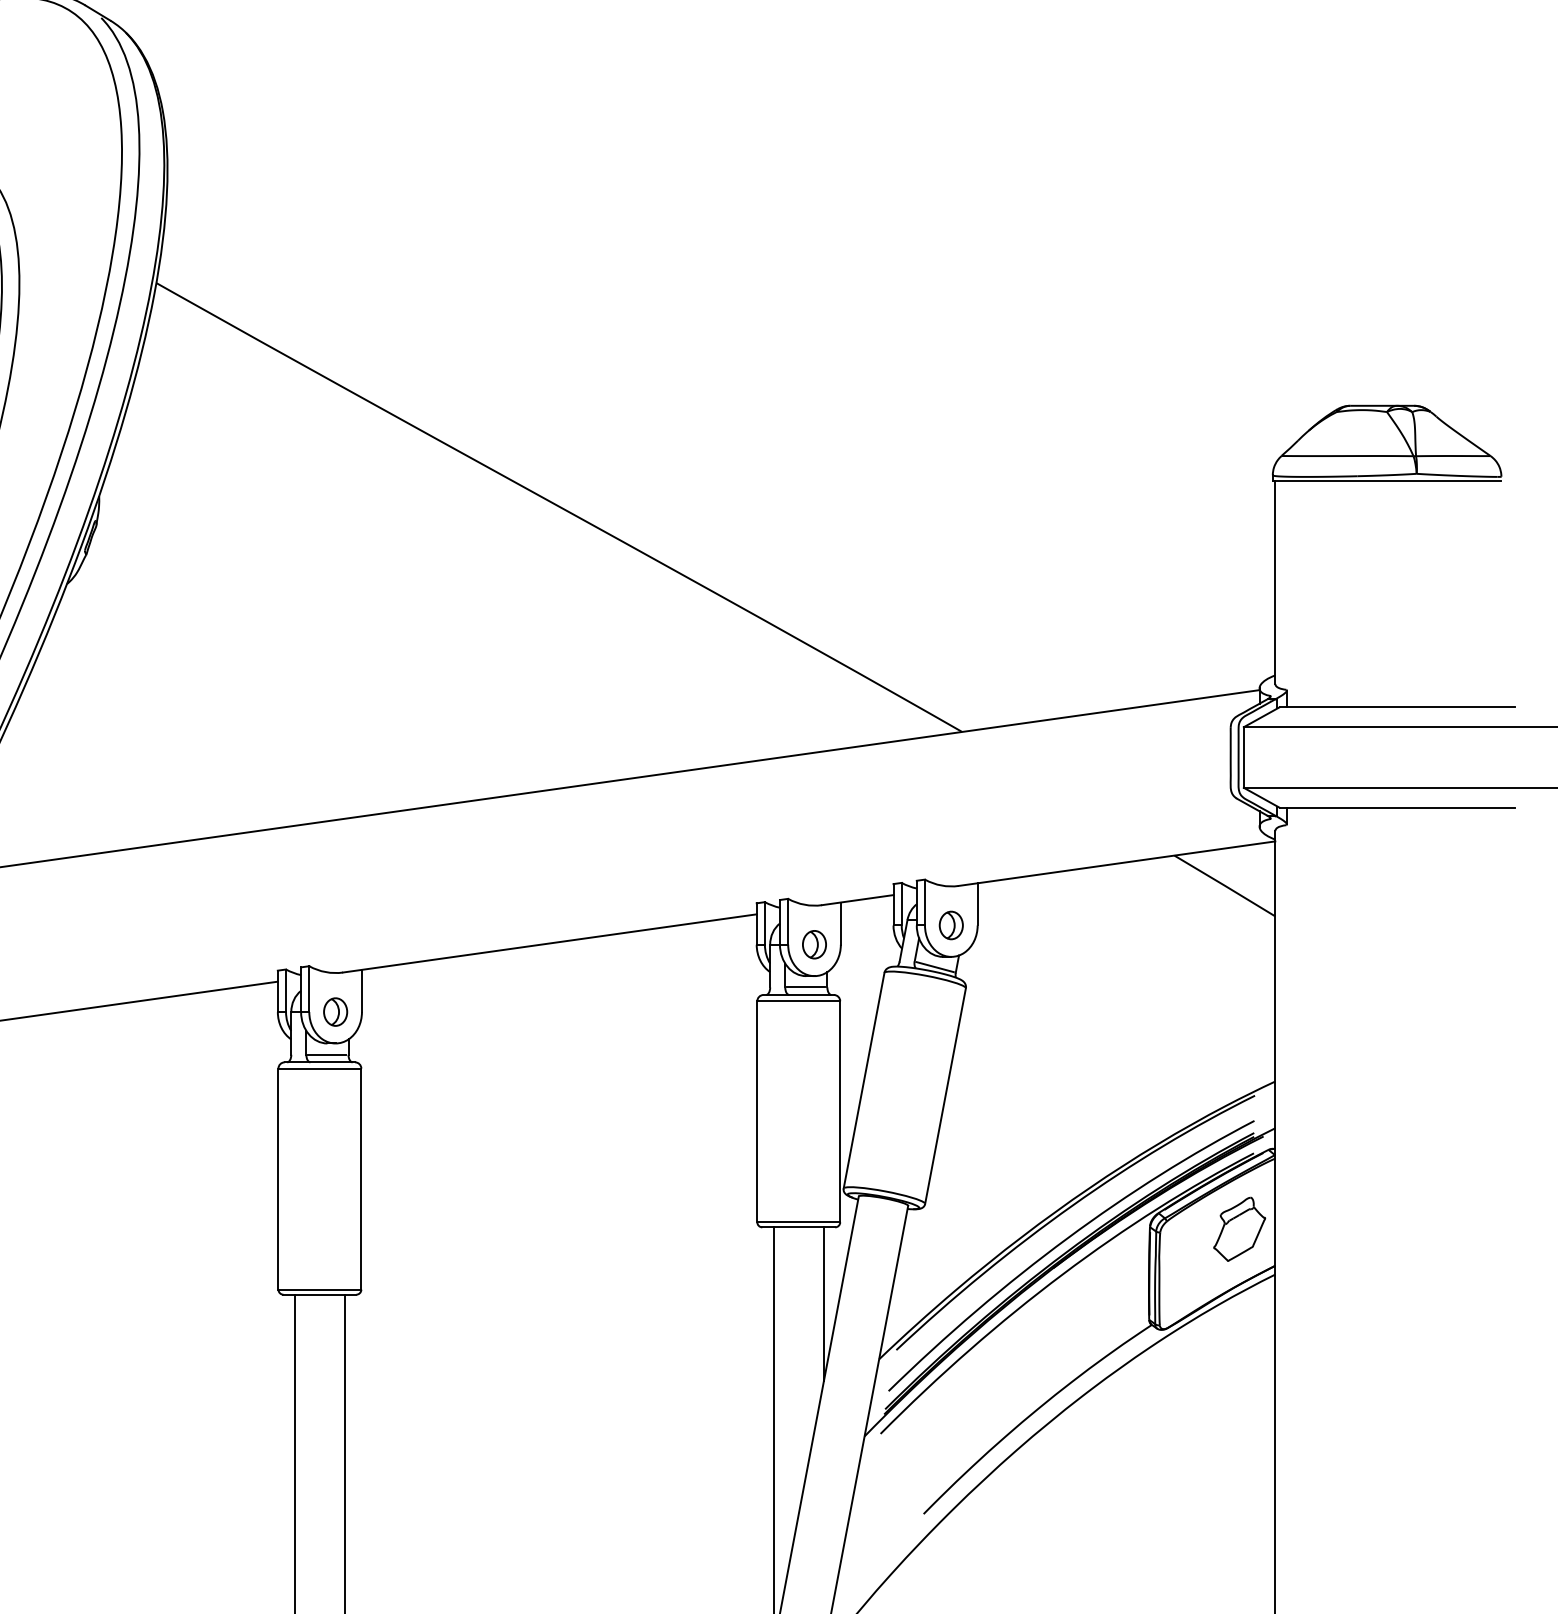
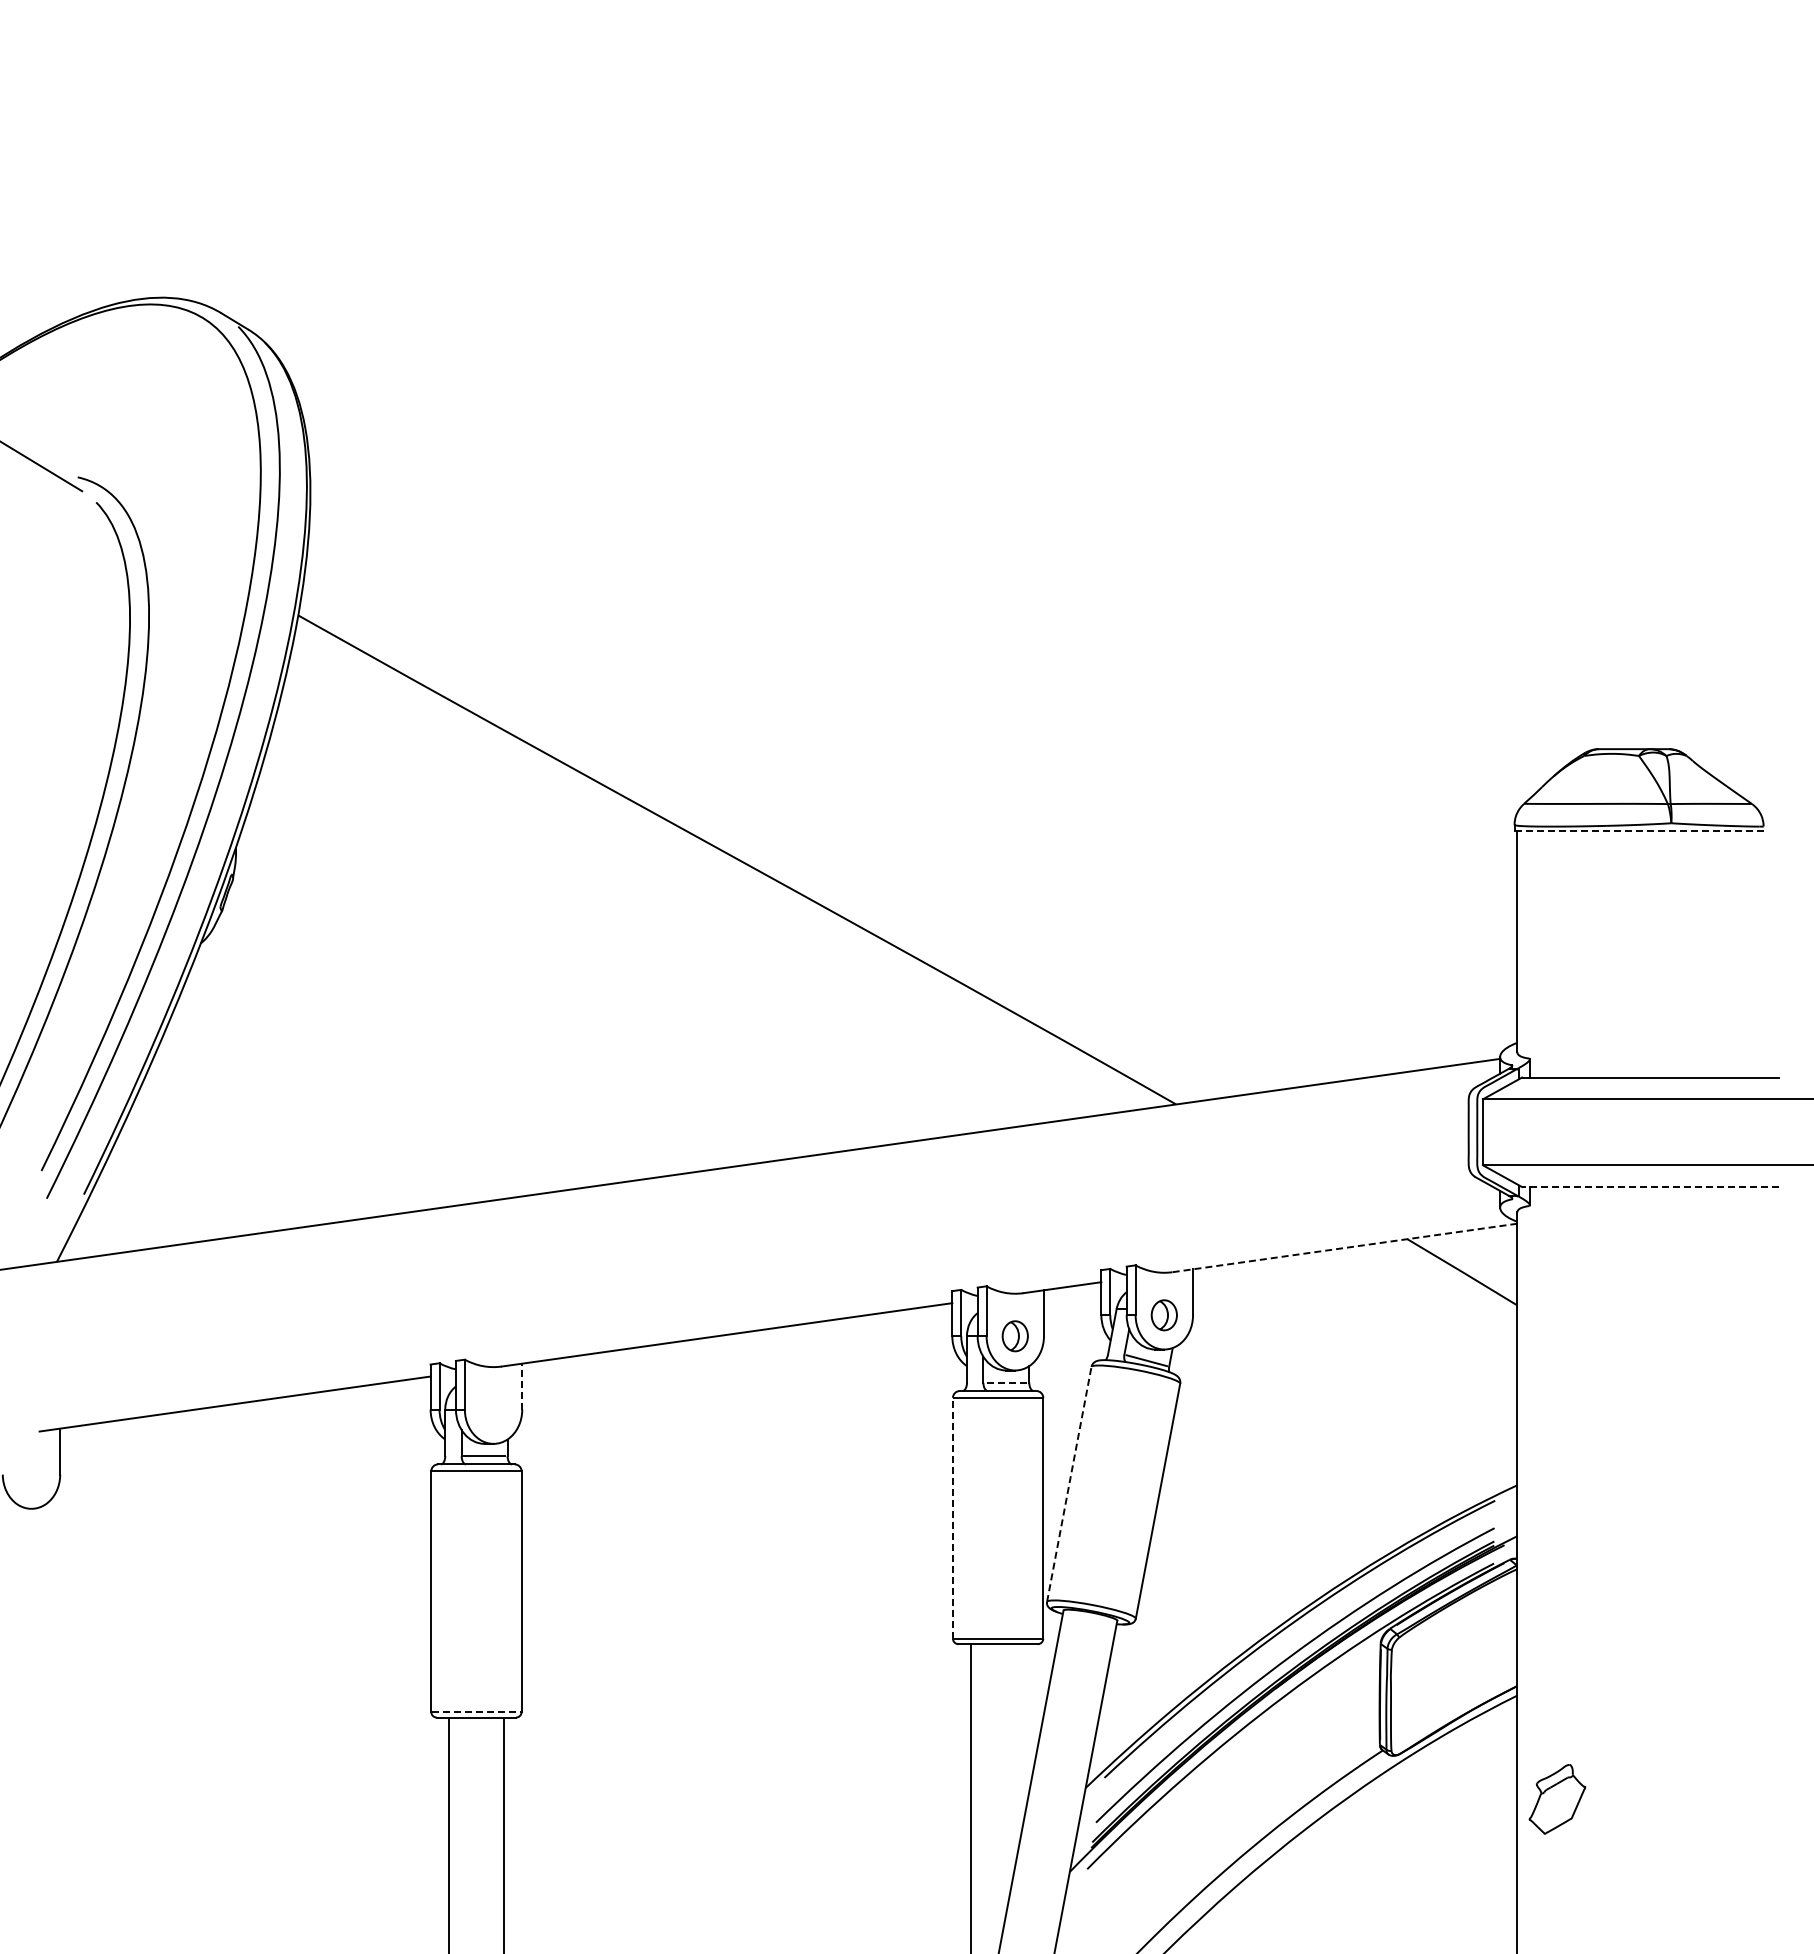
line: (1387, 481) -> (1639, 831), solid -> dashed
line: (1396, 808) -> (1649, 1187), solid -> dashed
line: (1116, 864) -> (1344, 1248), solid -> dashed
line: (806, 987) -> (1006, 1382), solid -> dashed
line: (362, 990) -> (522, 1386), solid -> dashed
part: (335, 1011) -> (493, 1409), removed
line: (864, 1080) -> (1069, 1484), solid -> dashed
line: (756, 1111) -> (952, 1517), solid -> dashed
part: (1239, 1229) -> (1557, 1799), moved
line: (319, 1290) -> (476, 1712), solid -> dashed
line: (823, 1303) -> (1025, 1727), removed

